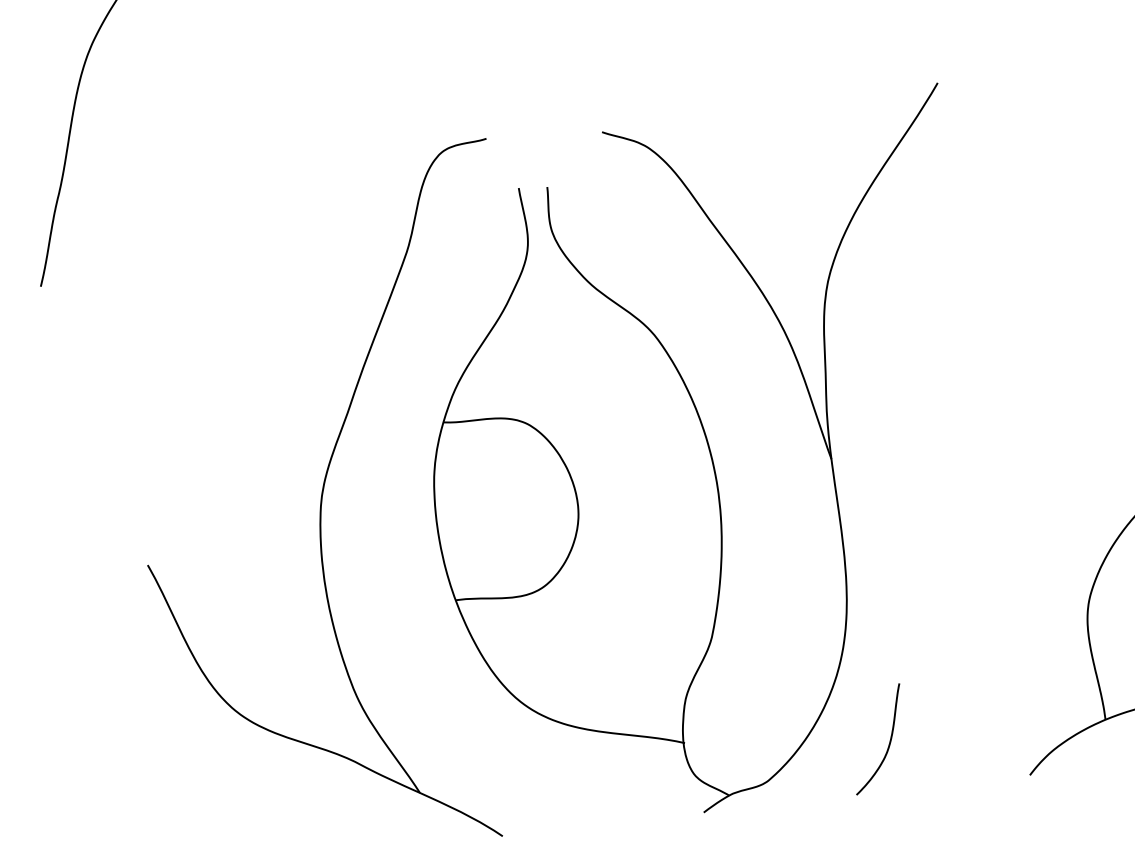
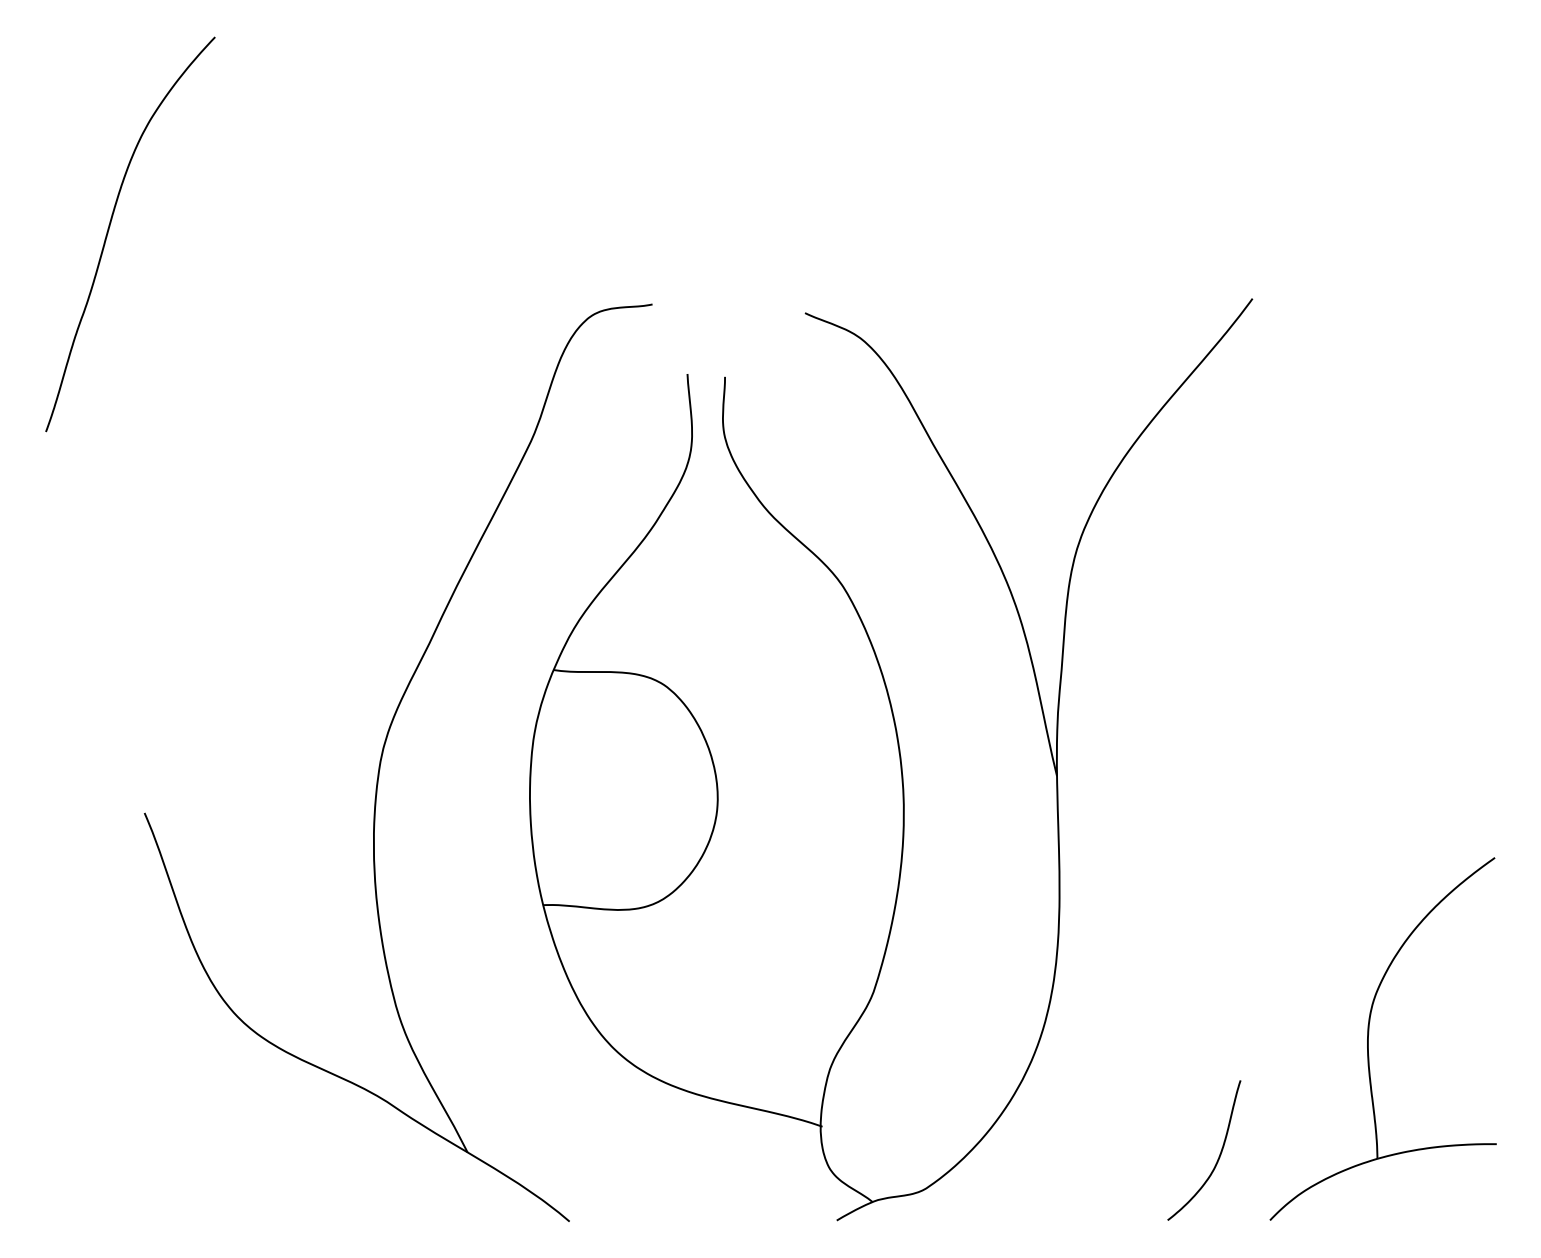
curve: (889, 742) -> (1218, 1156), moved

